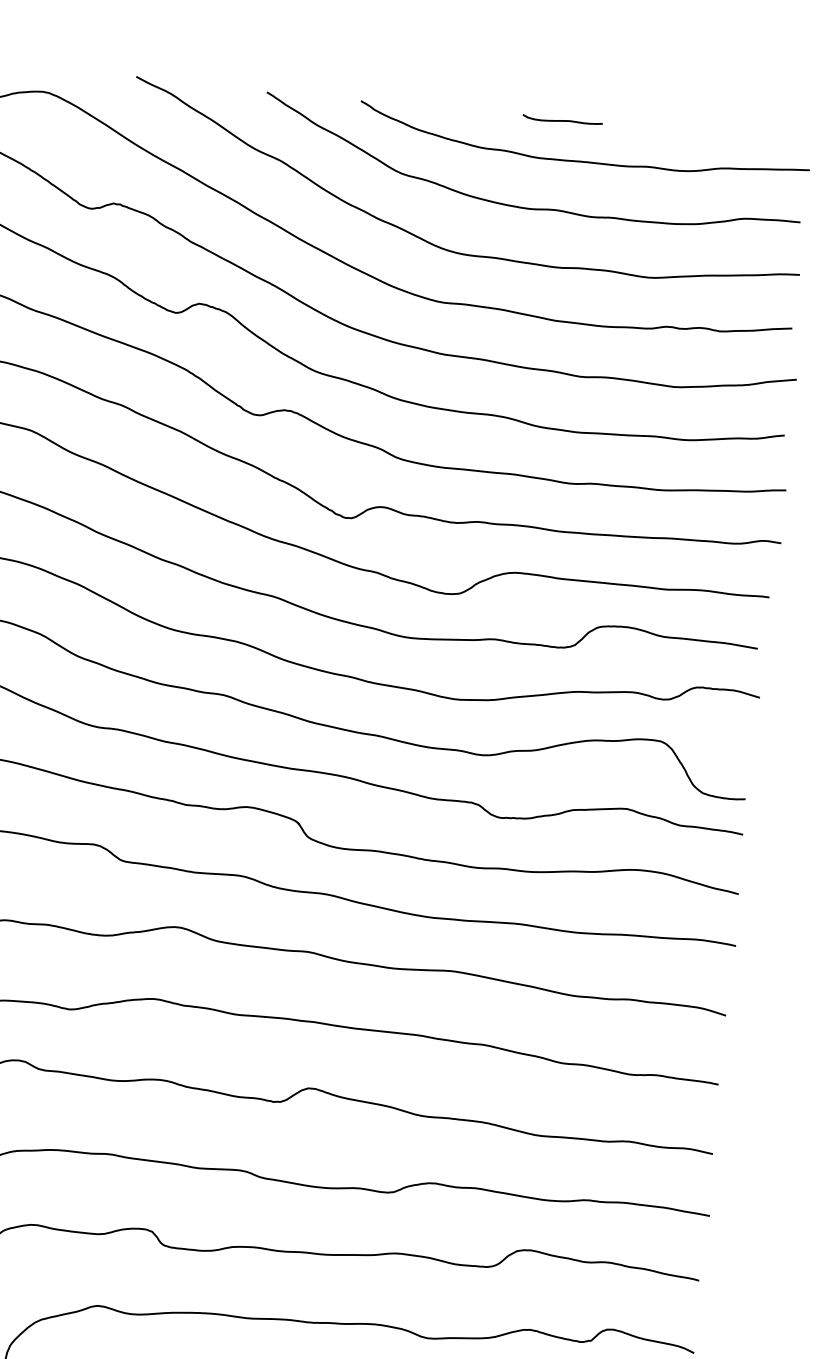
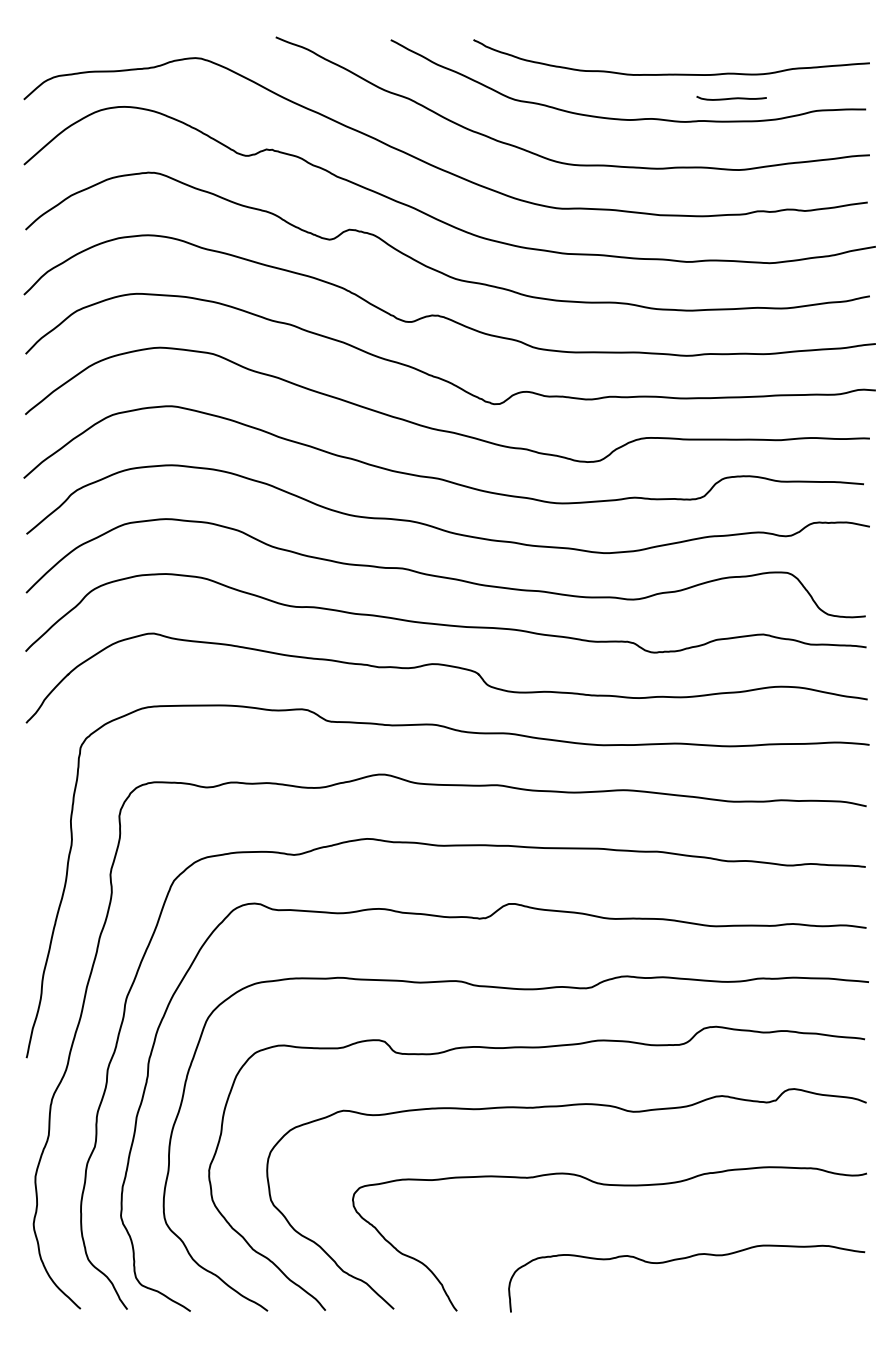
curve: (562, 120) -> (731, 98), moved

